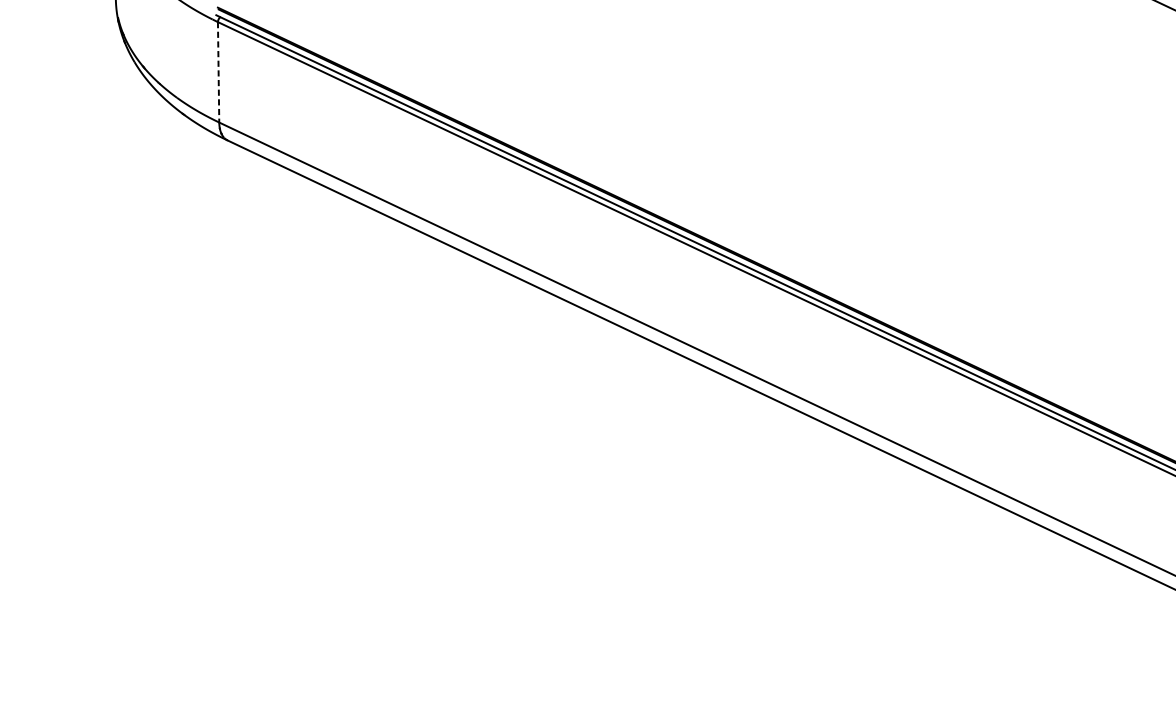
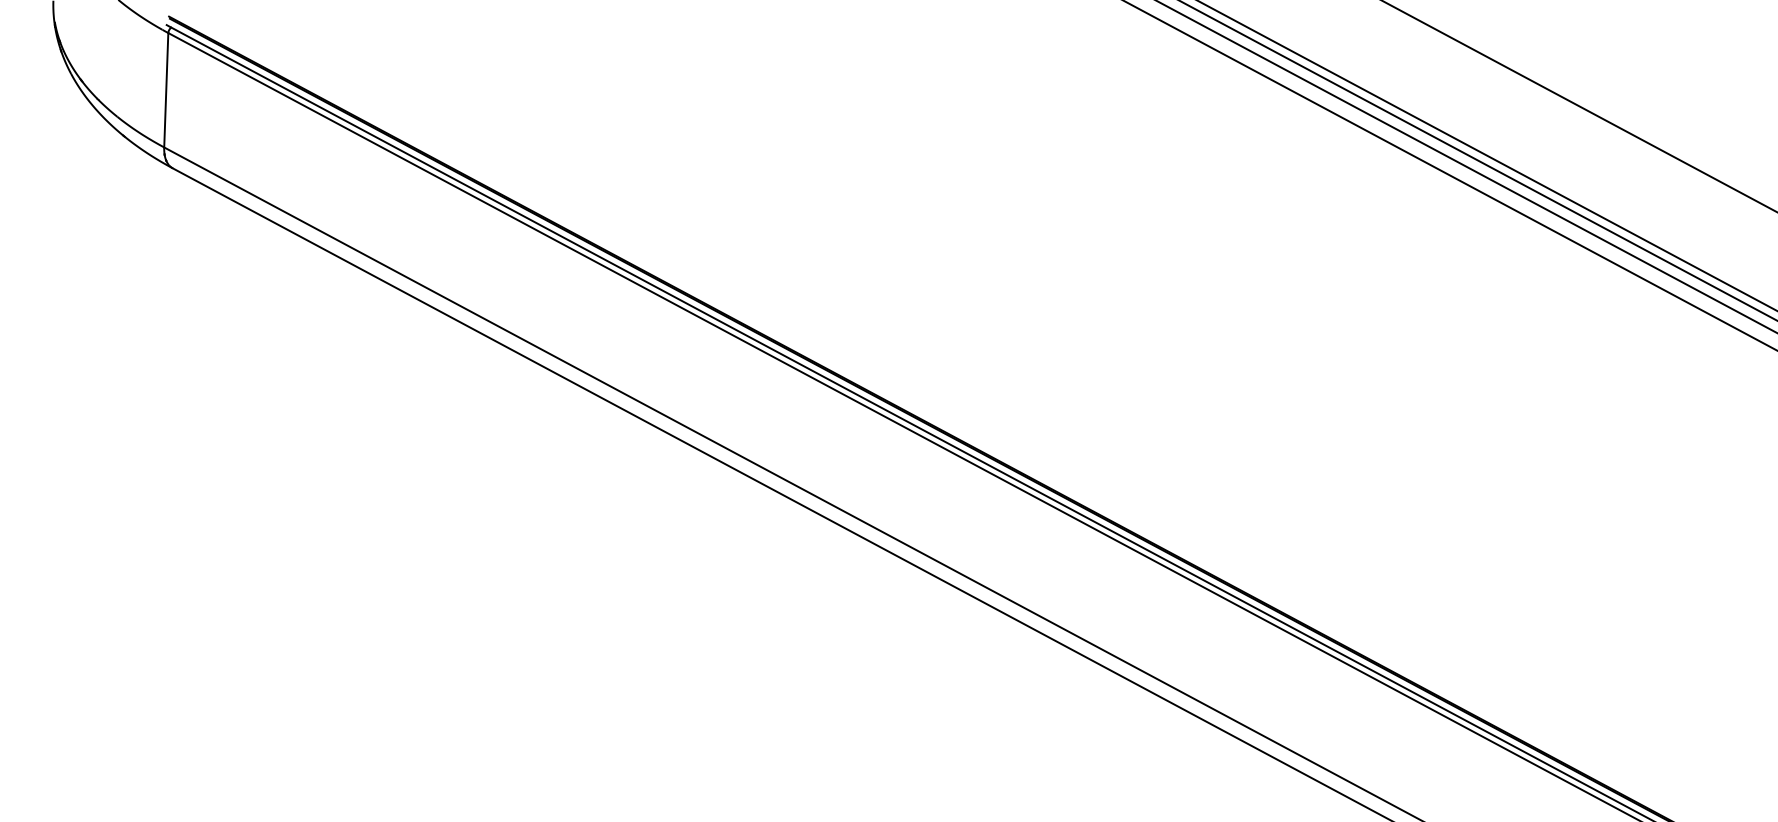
line: (218, 72) -> (166, 90), dashed -> solid

